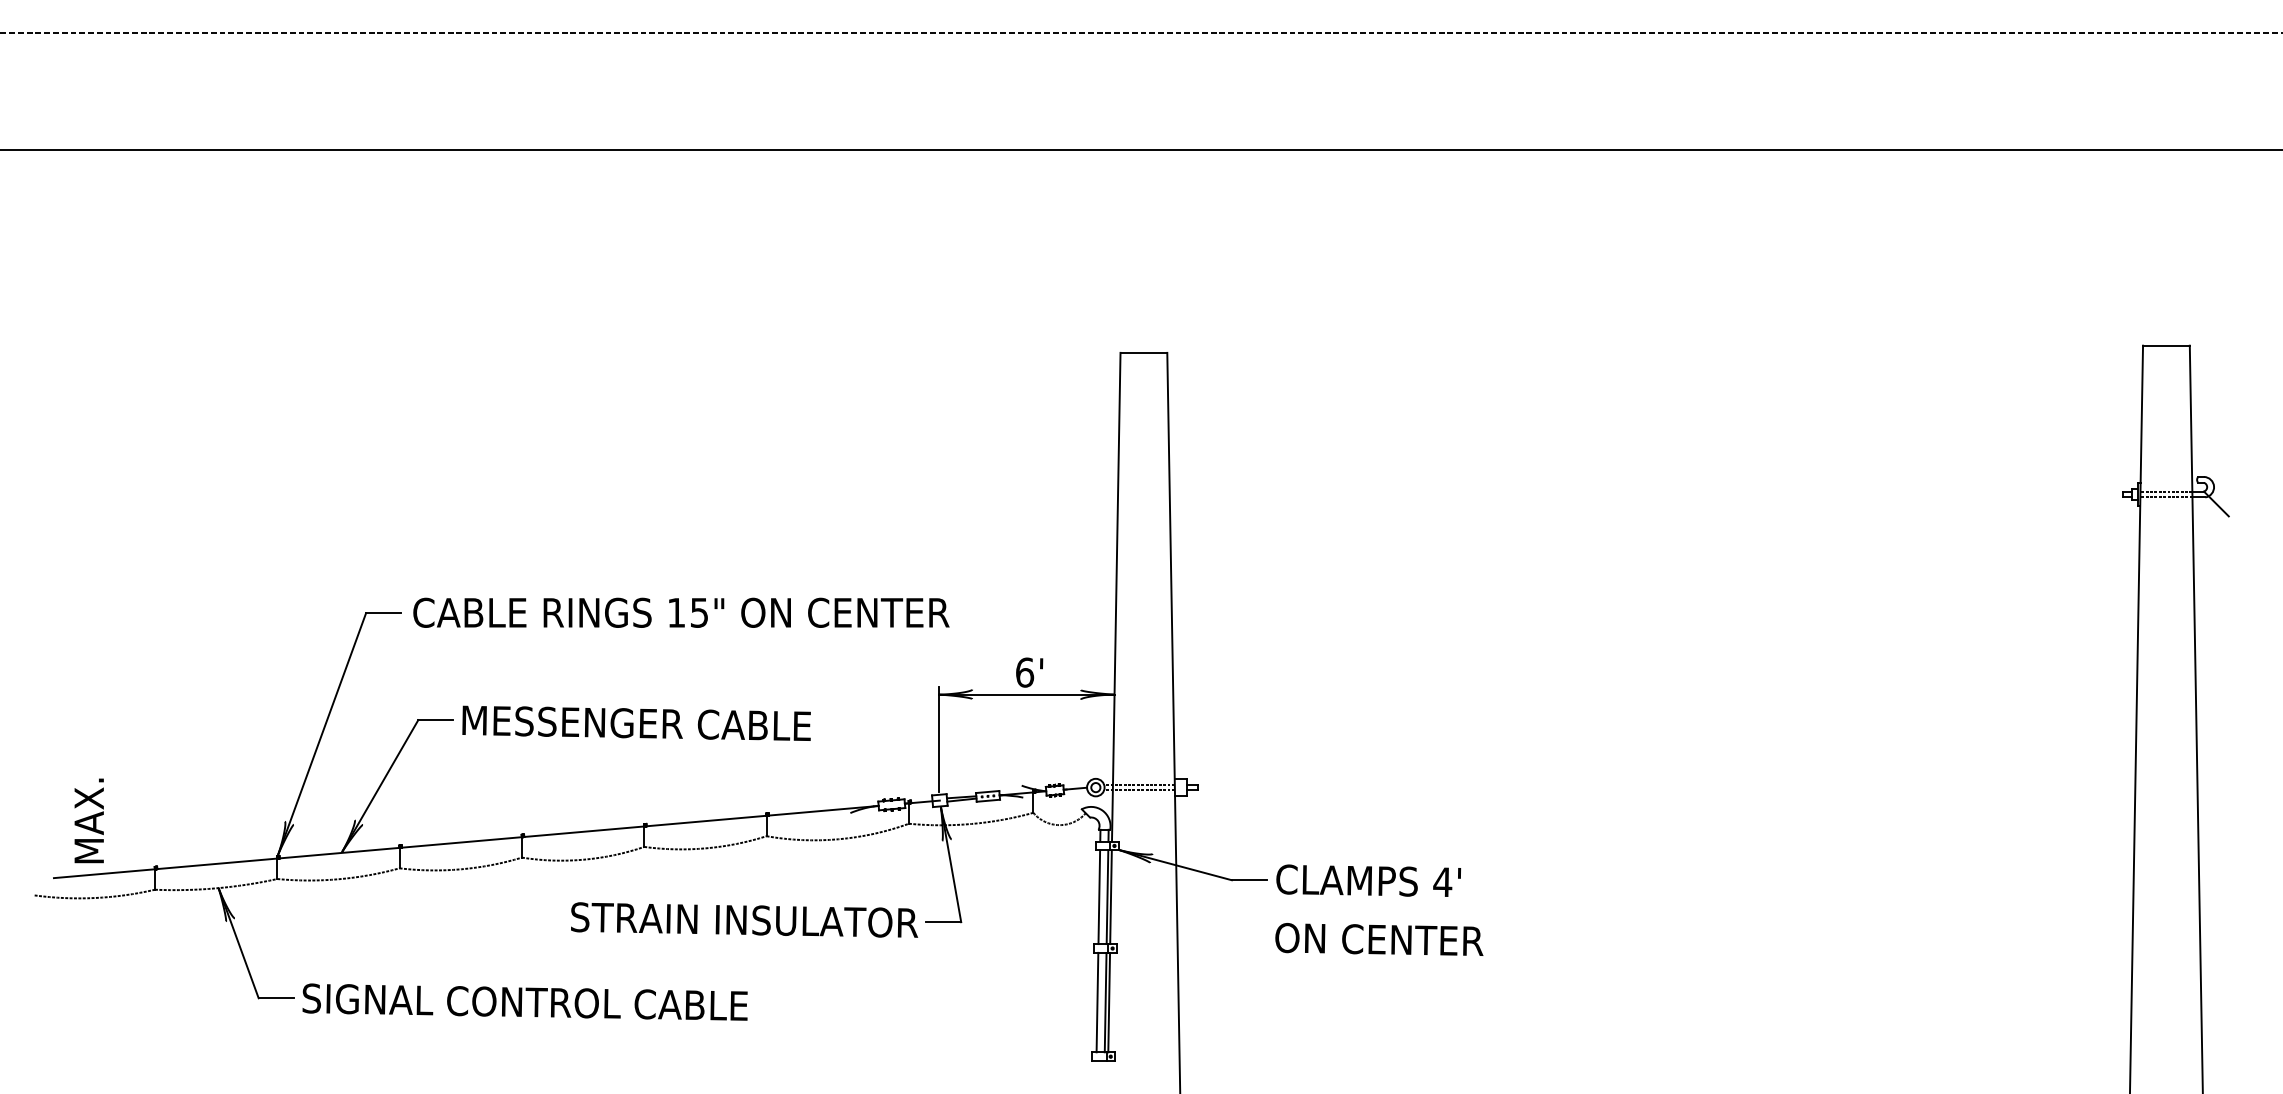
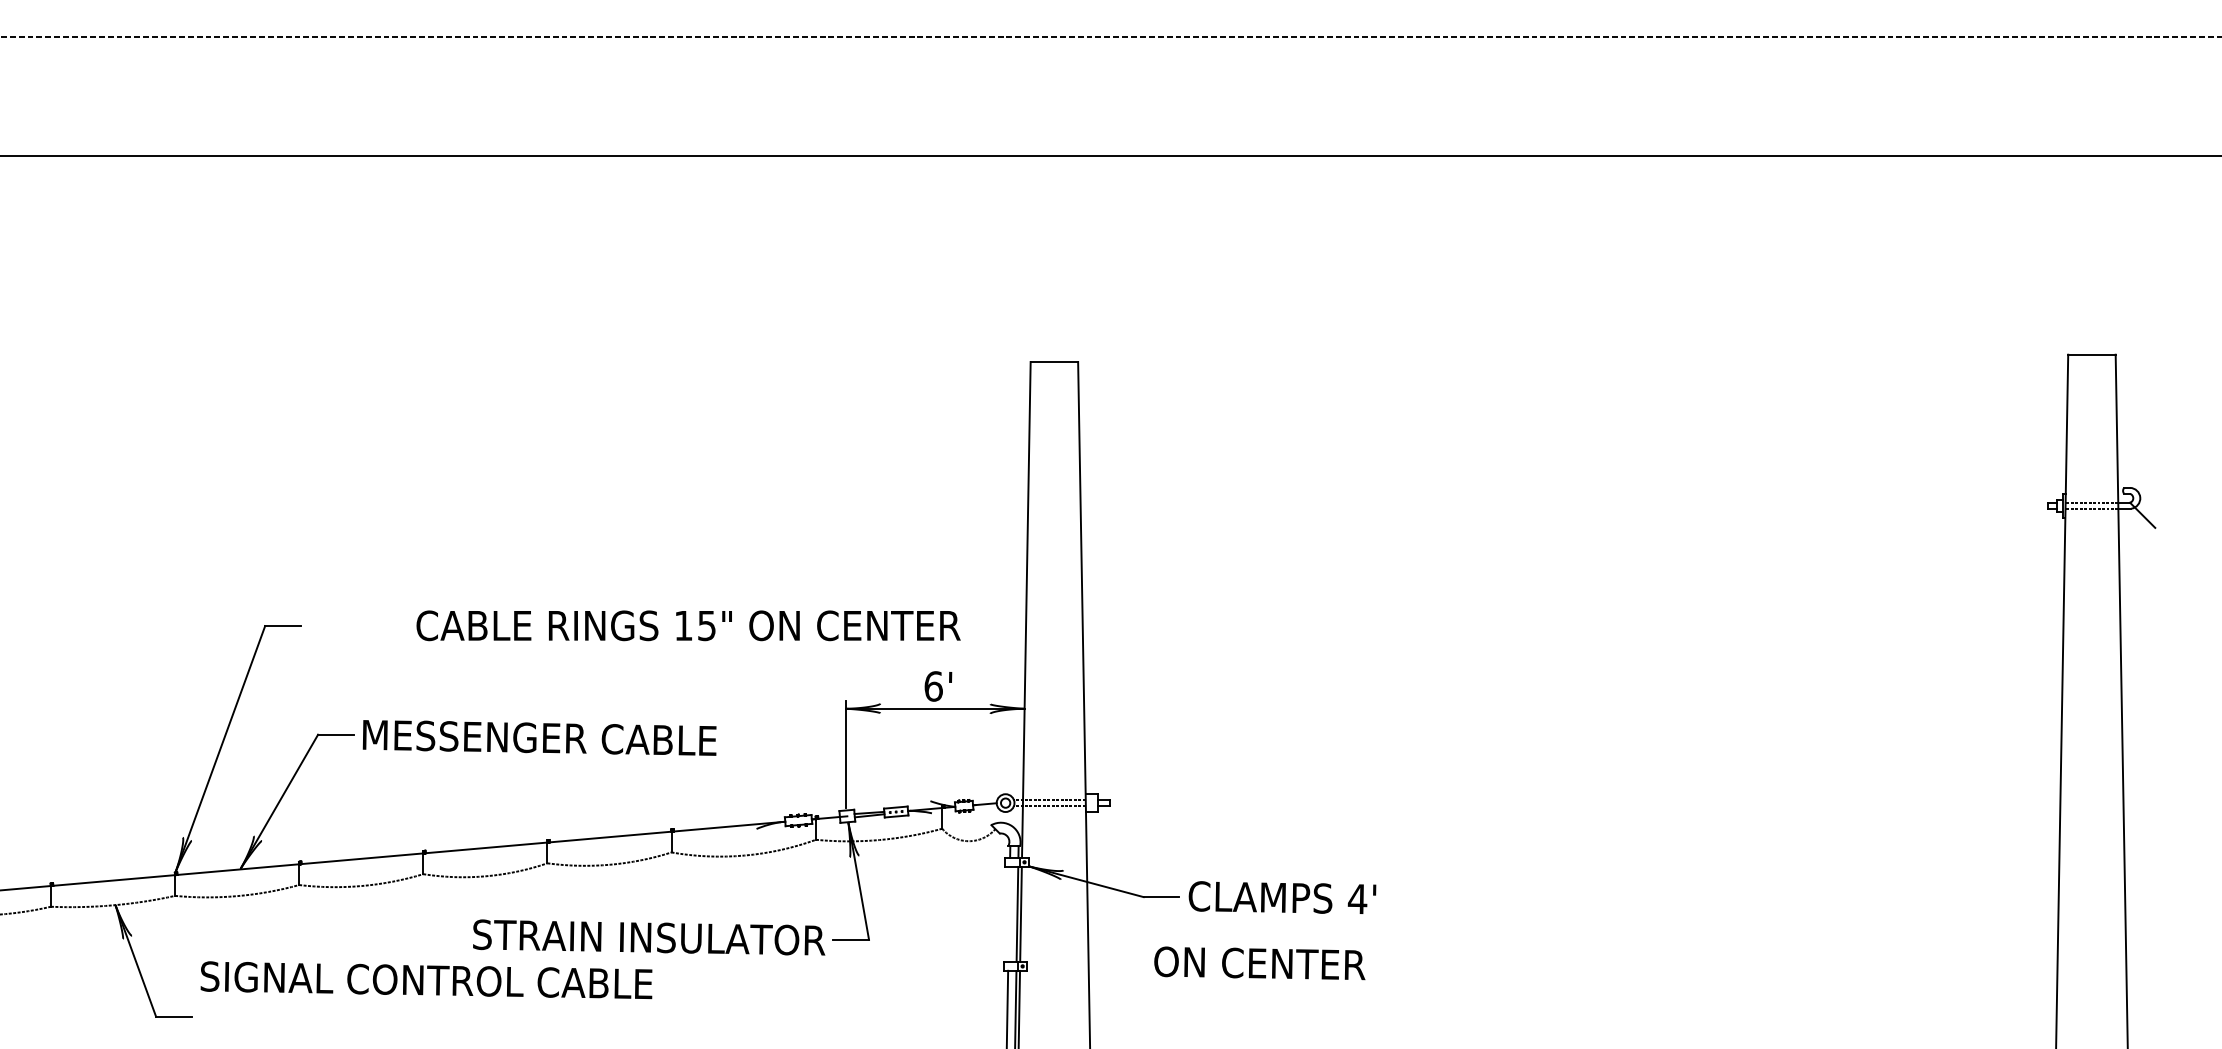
text: (681, 612) -> (688, 625), moved
line: (1099, 897) -> (1009, 914), removed
text: (1379, 939) -> (1259, 963), moved
text: (524, 1001) -> (425, 979), moved

